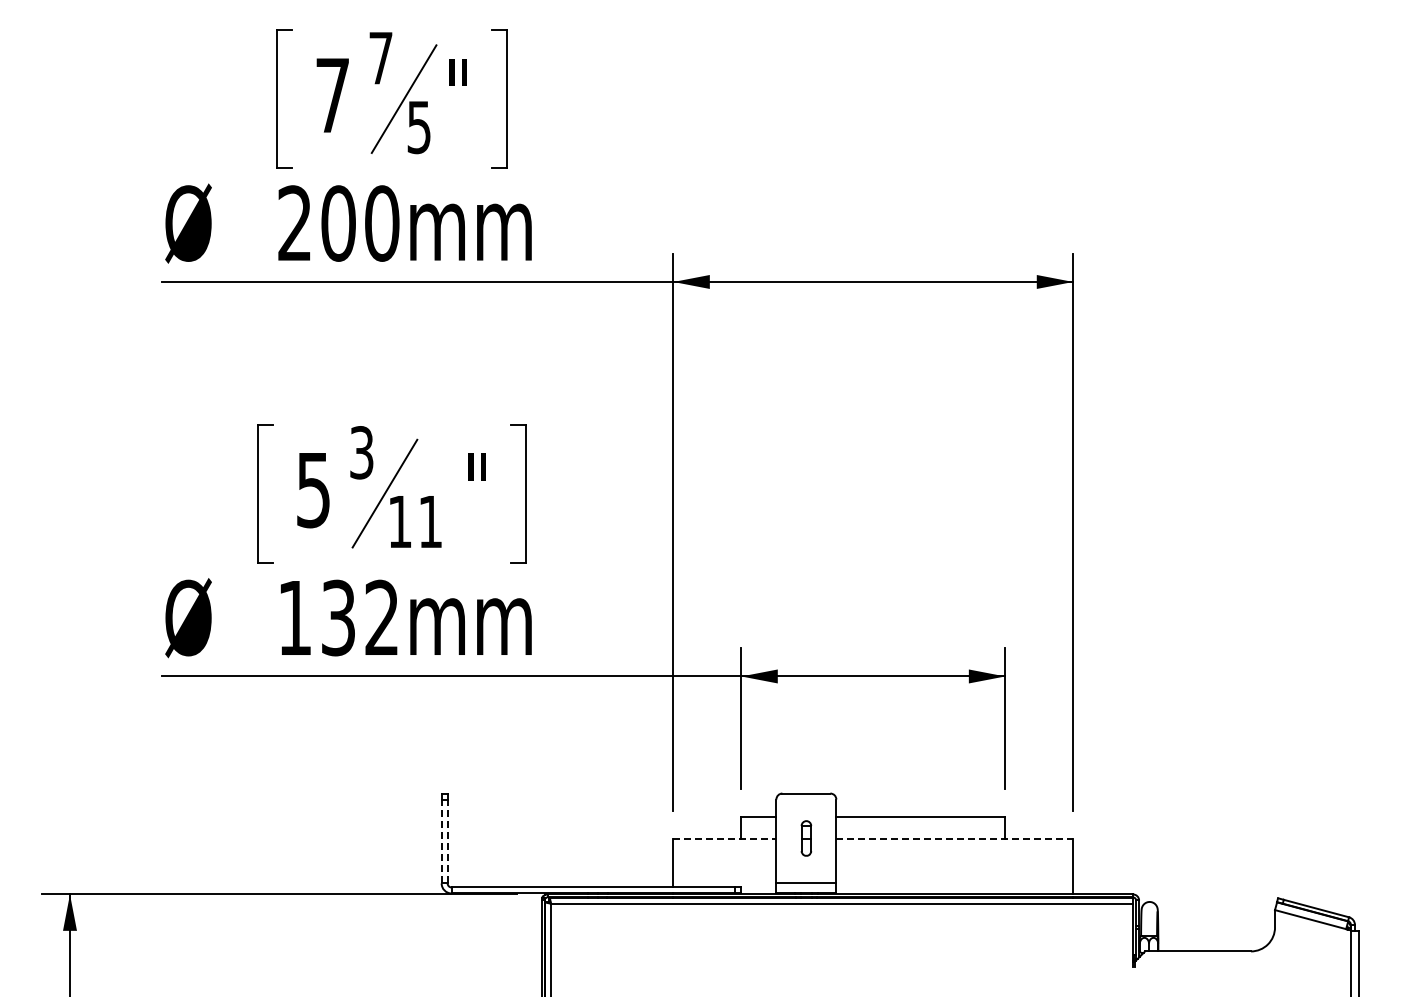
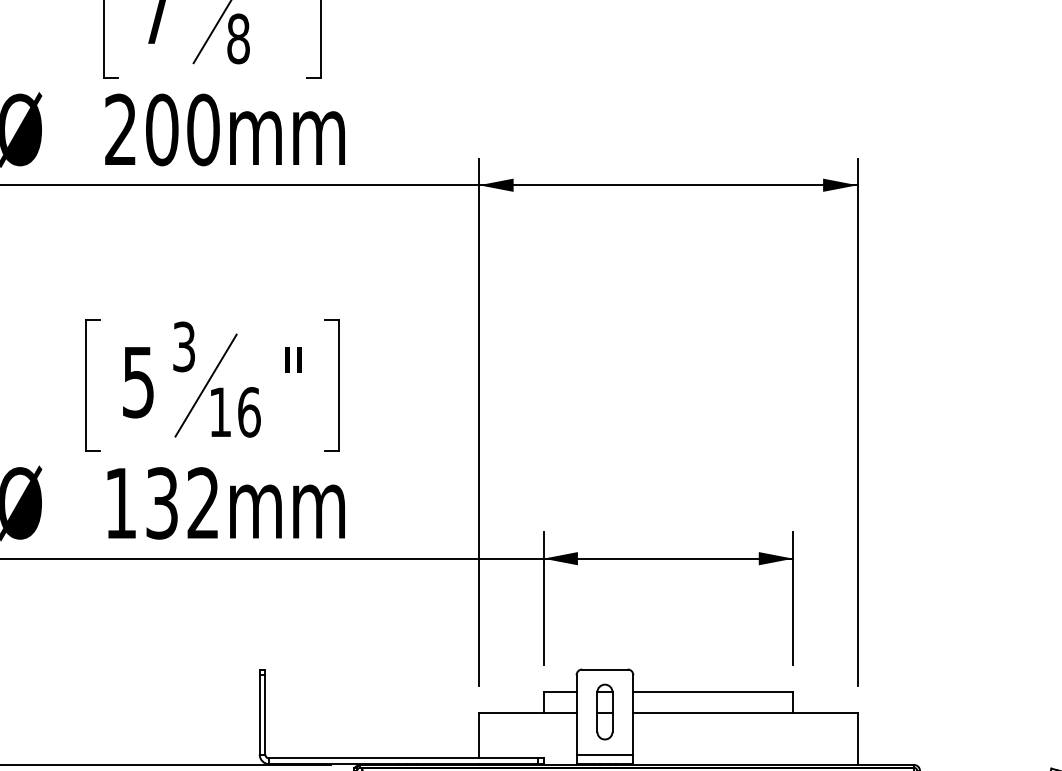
text: (419, 127) -> (238, 39), 5 -> 8
text: (430, 521) -> (249, 411), 11 -> 16
part: (806, 838) -> (605, 712), size x1.67
line: (725, 839) -> (528, 713), dashed -> solid
line: (955, 839) -> (746, 713), dashed -> solid
line: (441, 841) -> (259, 714), dashed -> solid
line: (447, 841) -> (265, 714), dashed -> solid

